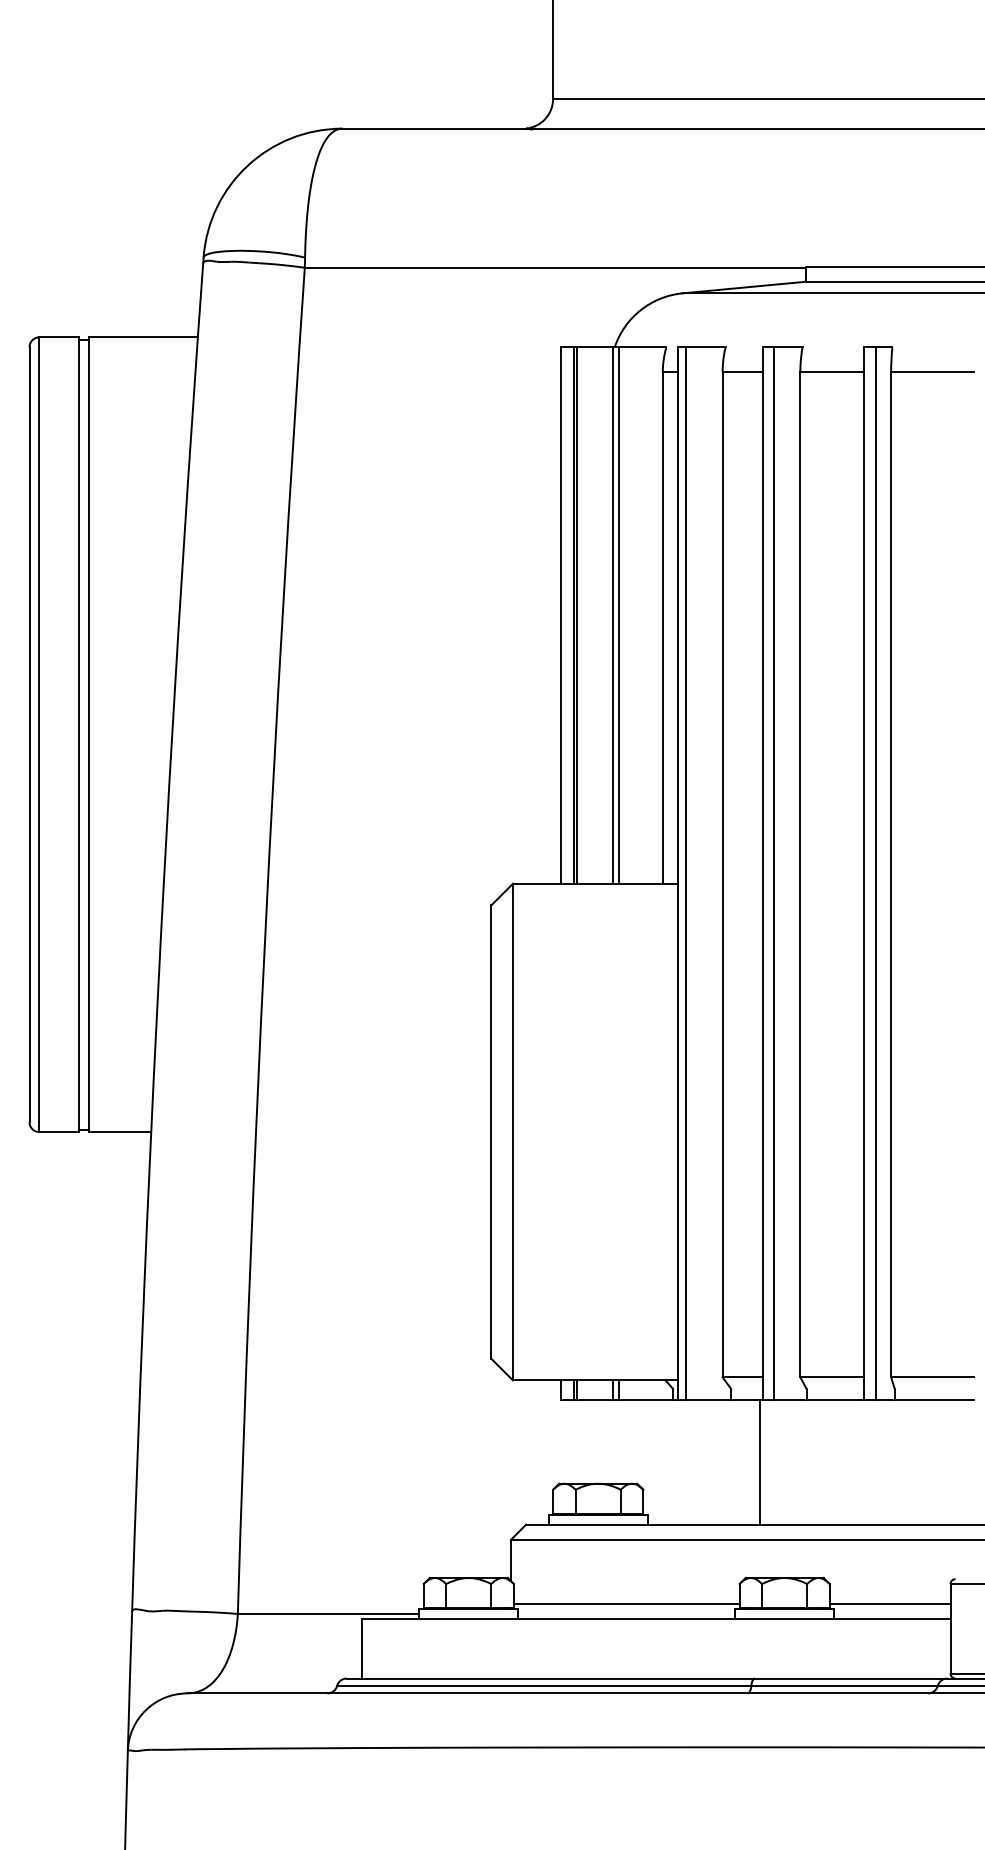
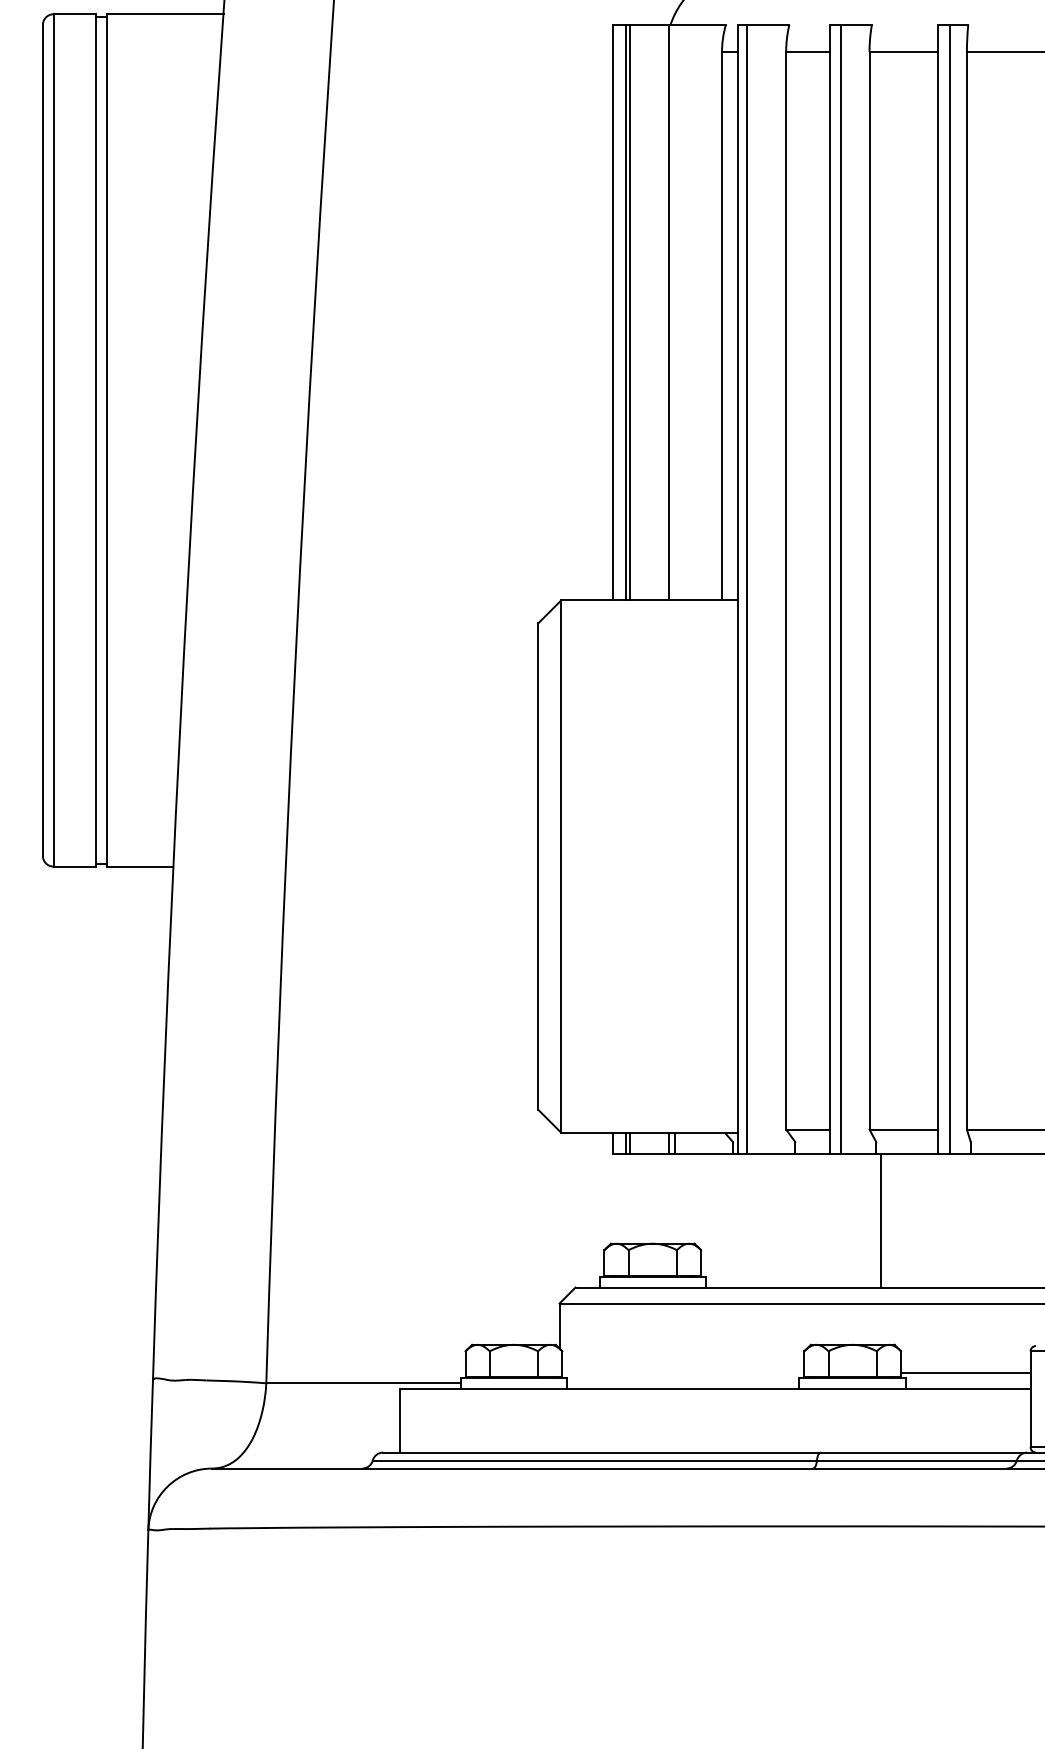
line: (619, 615) -> (675, 312), removed
line: (759, 1462) -> (880, 1220), moved
line: (626, 1603) -> (683, 1372), removed

